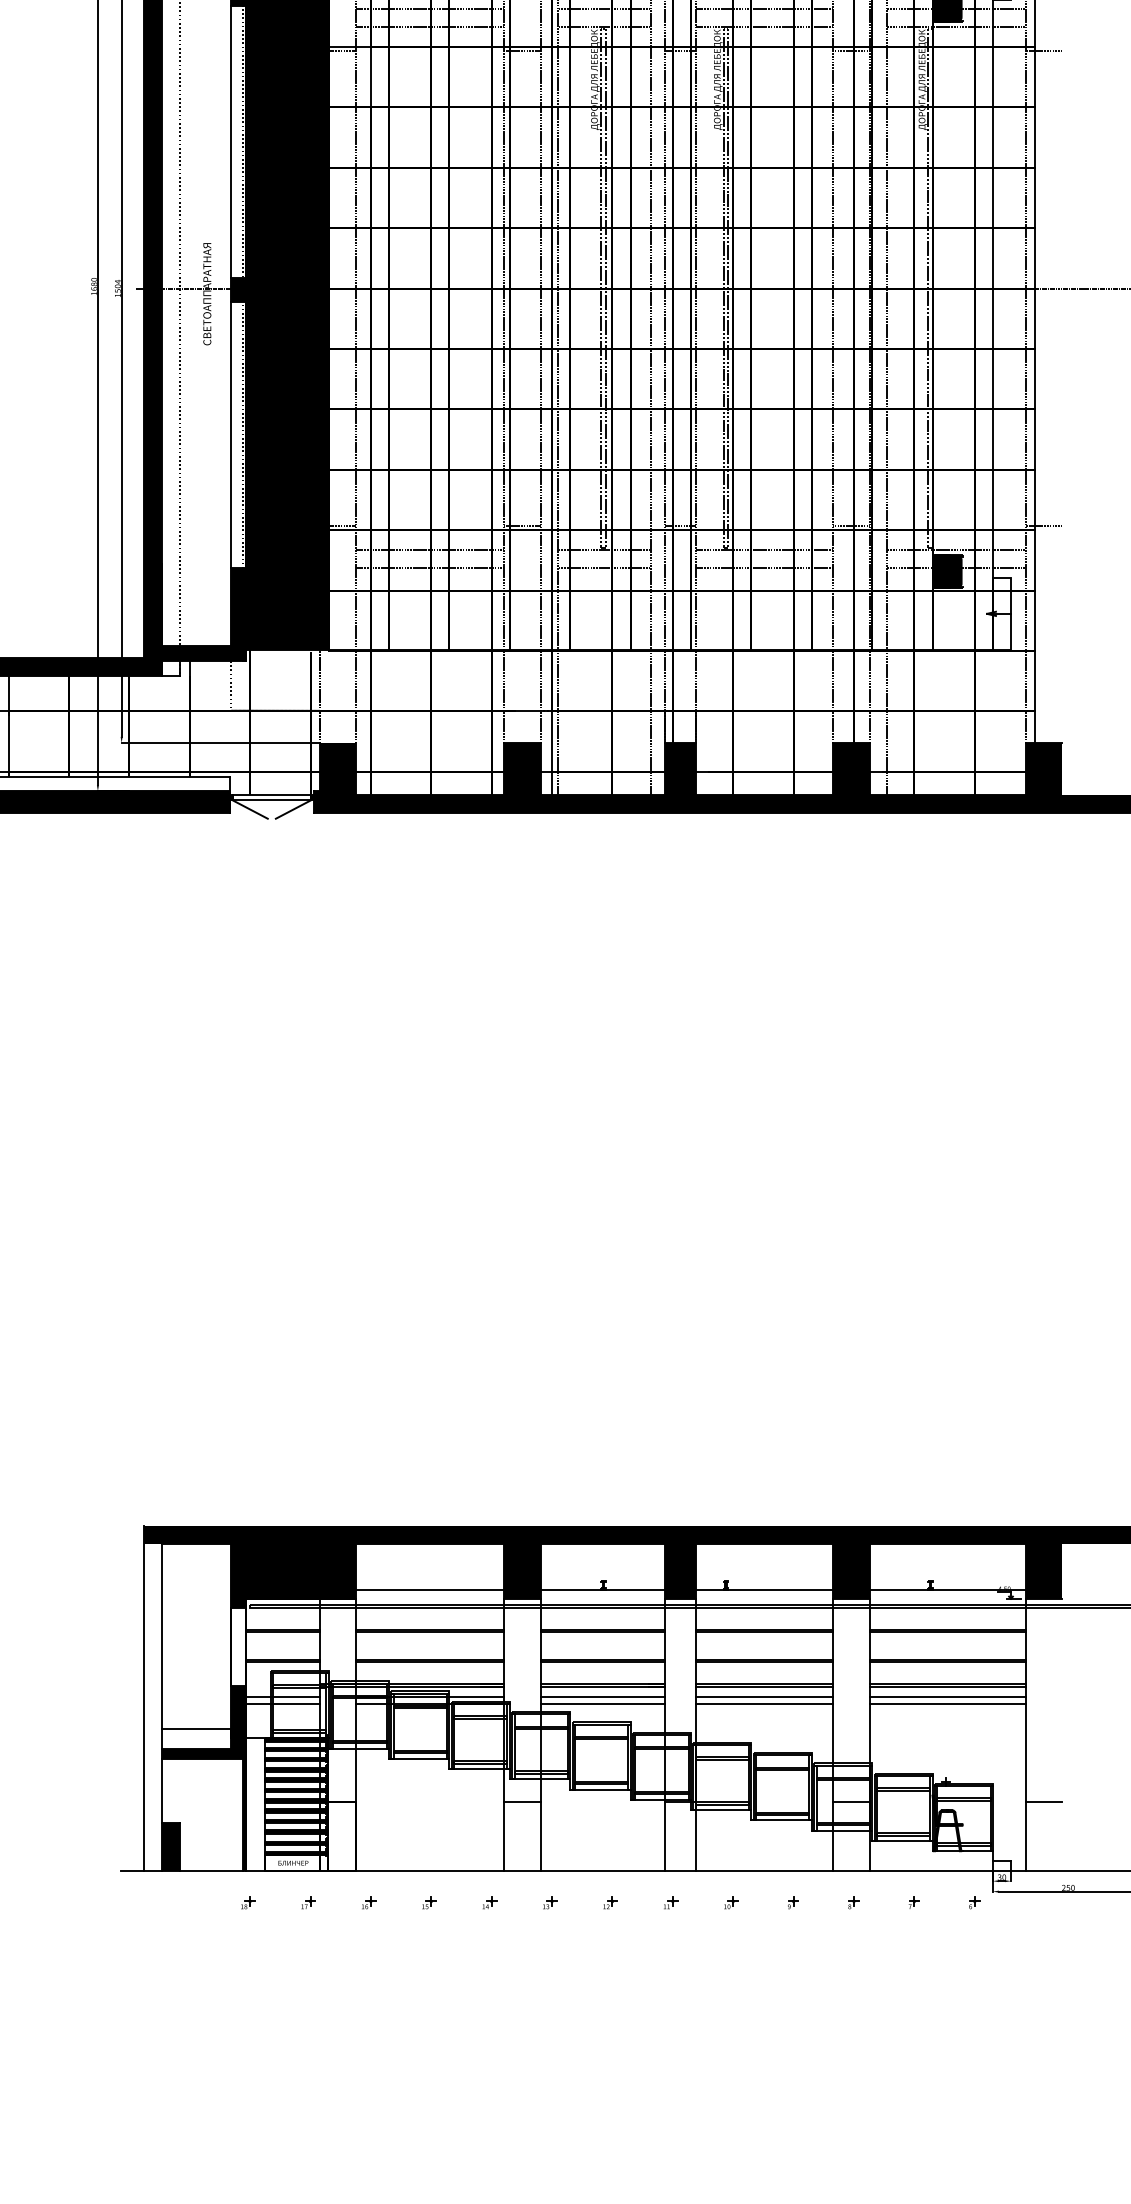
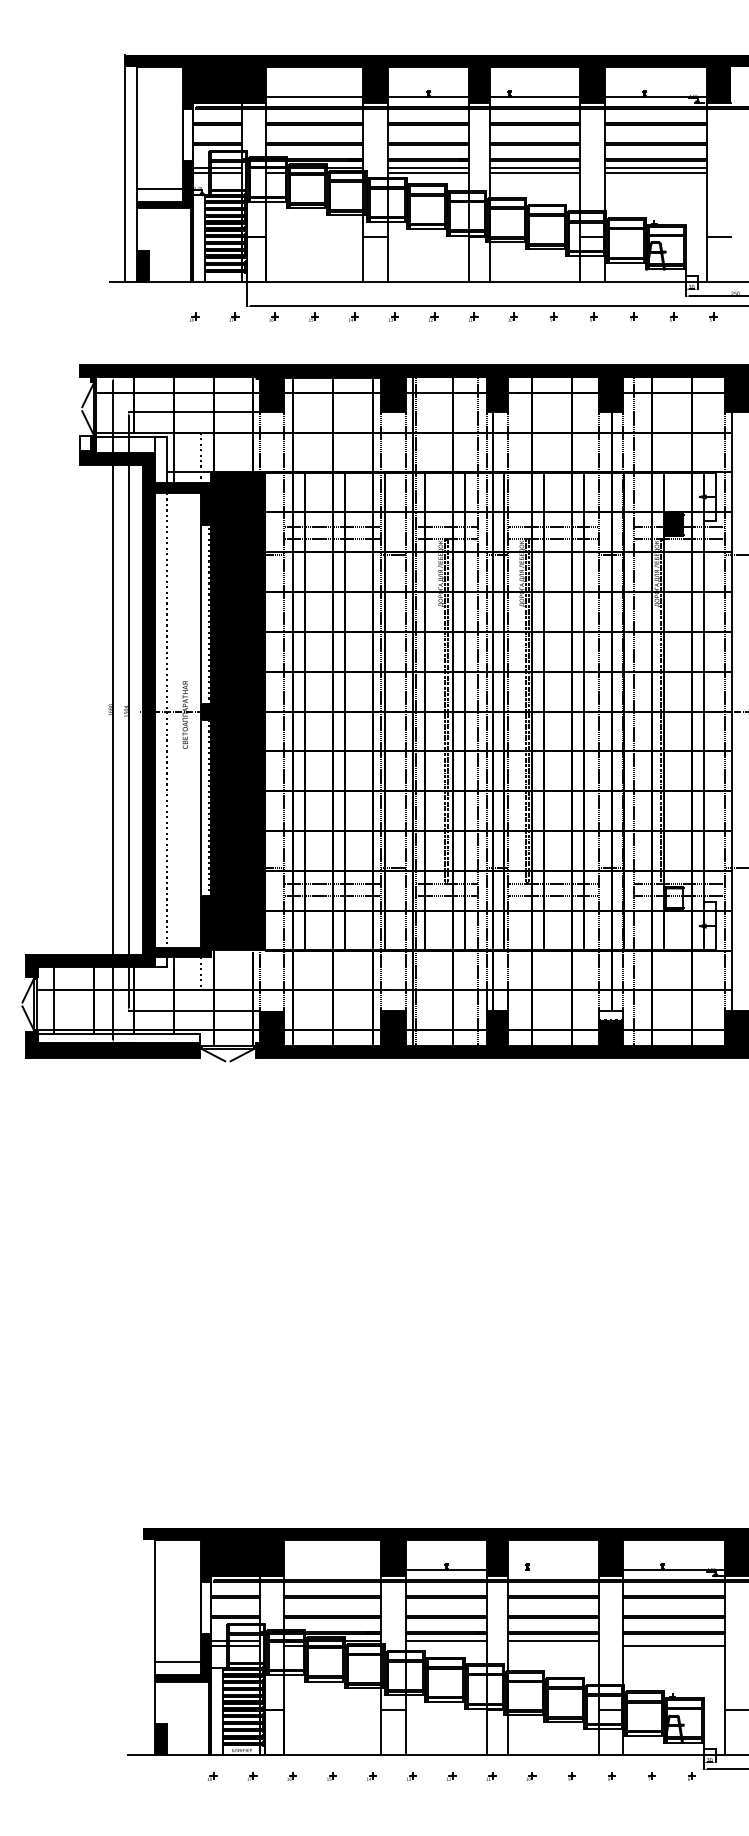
fill: (948, 571) -> (674, 898), removed
fill: (851, 749) -> (610, 1015), removed
line: (430, 1590) -> (332, 1570), removed
line: (763, 1590) -> (552, 1570), removed
line: (947, 1696) -> (673, 1640), removed
line: (143, 1698) -> (143, 1641), removed
line: (603, 1704) -> (446, 1645), removed
line: (763, 1704) -> (552, 1645), removed

